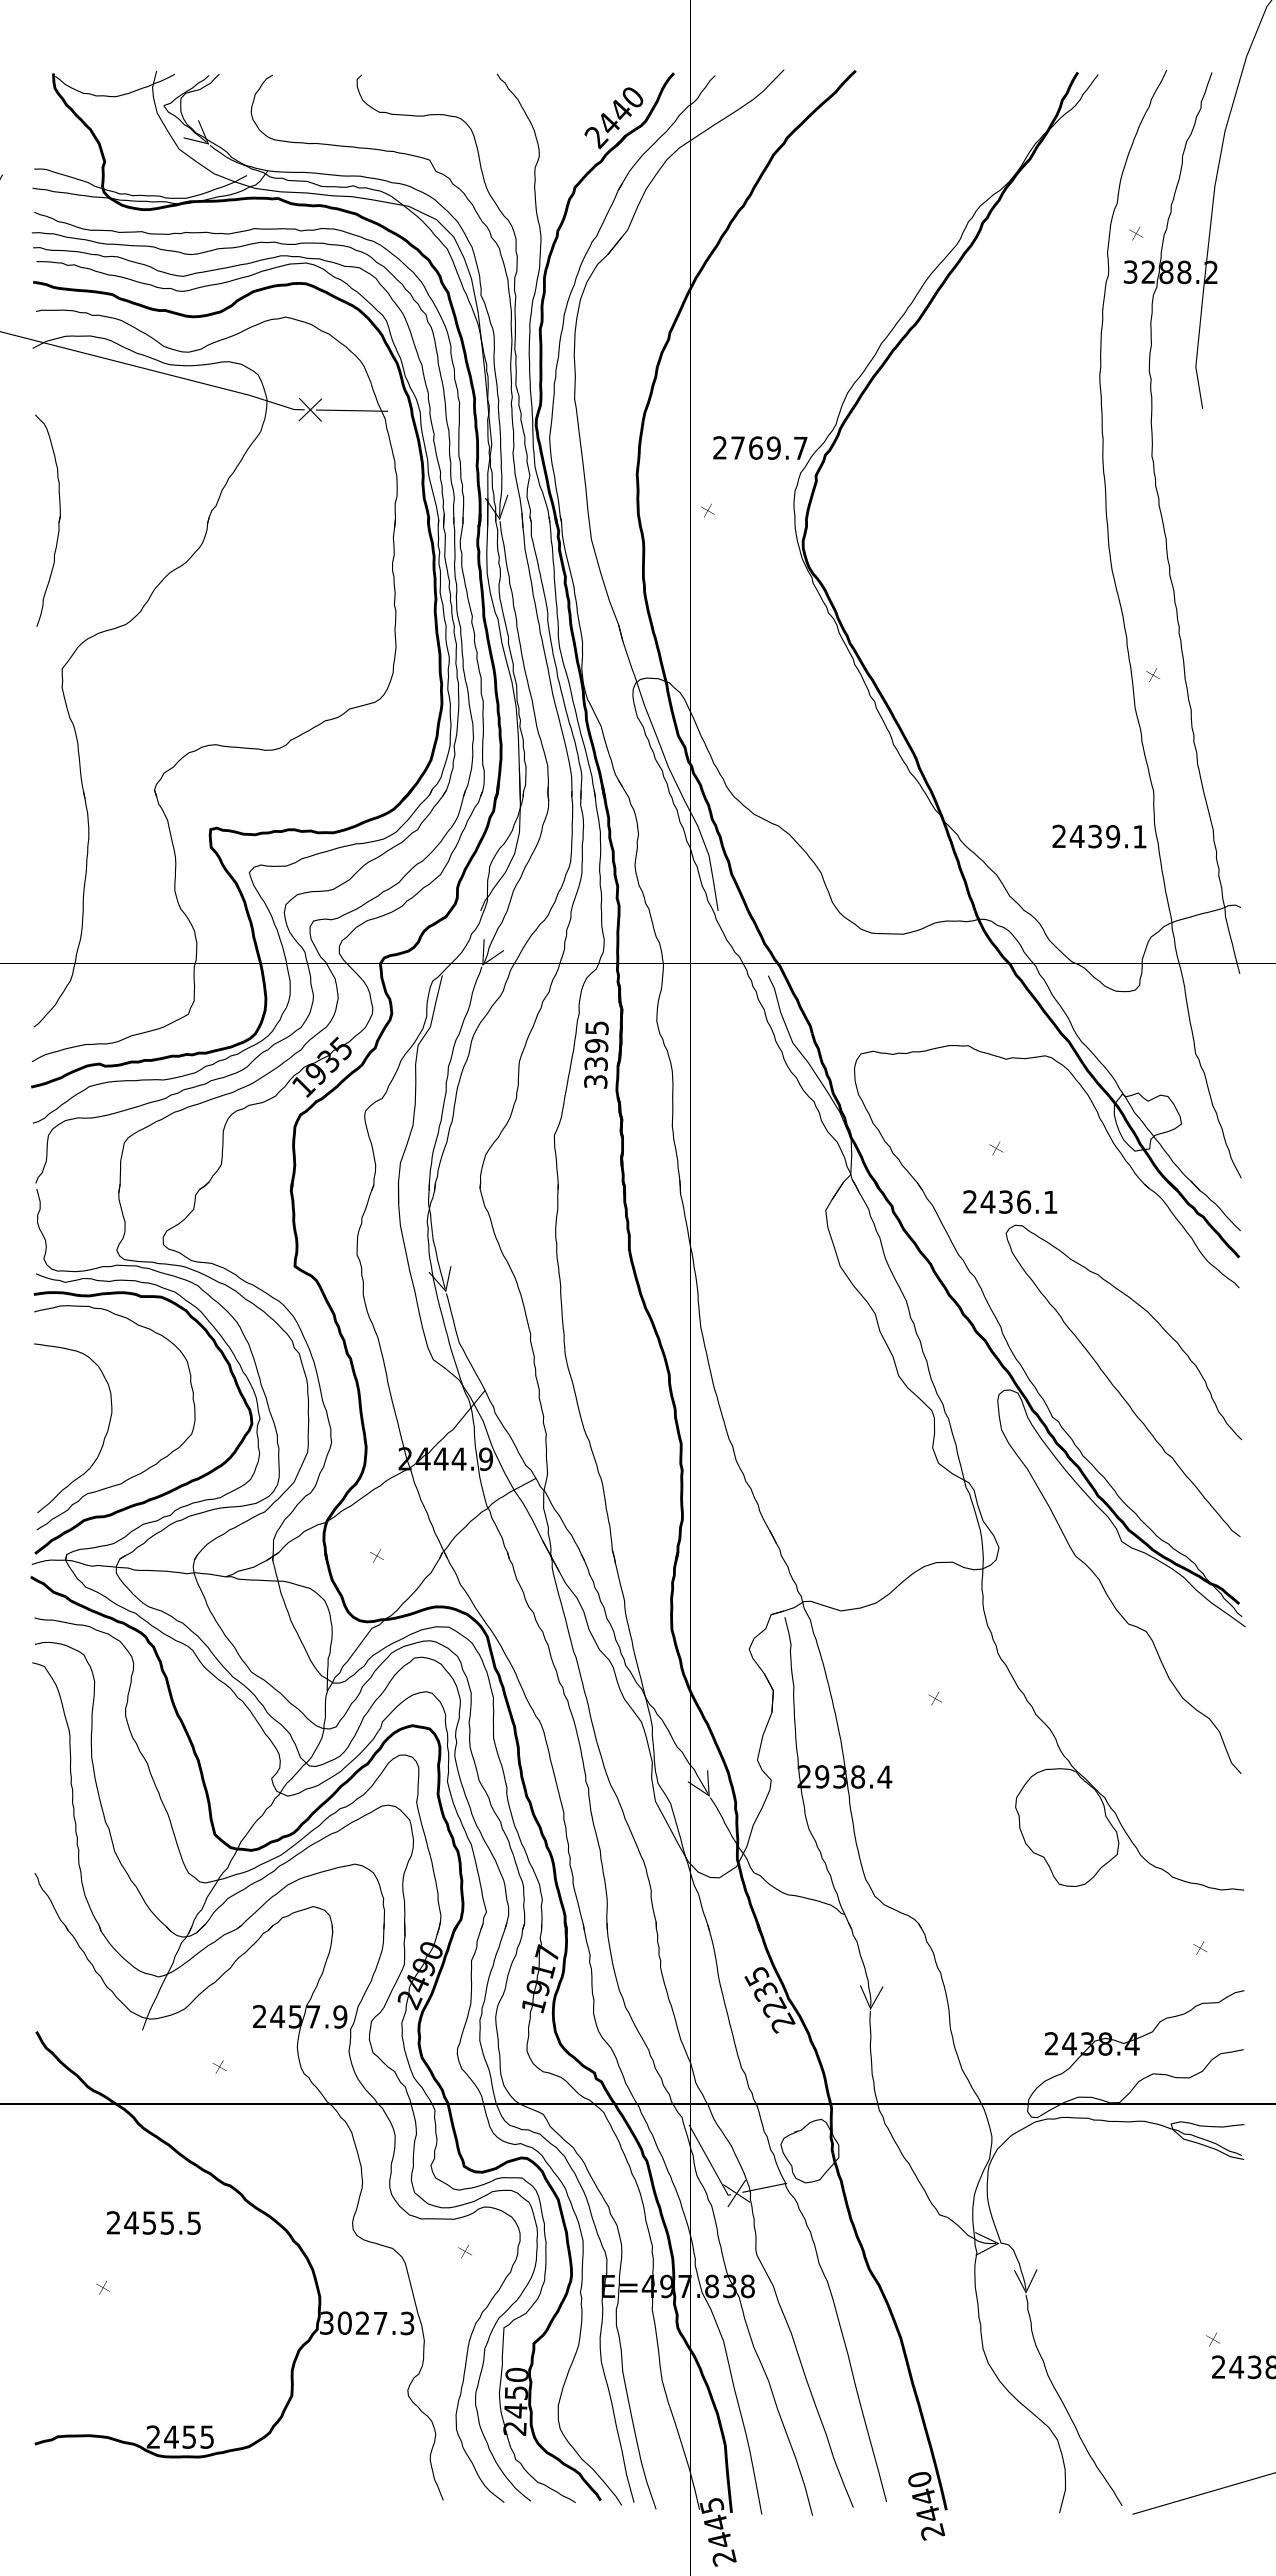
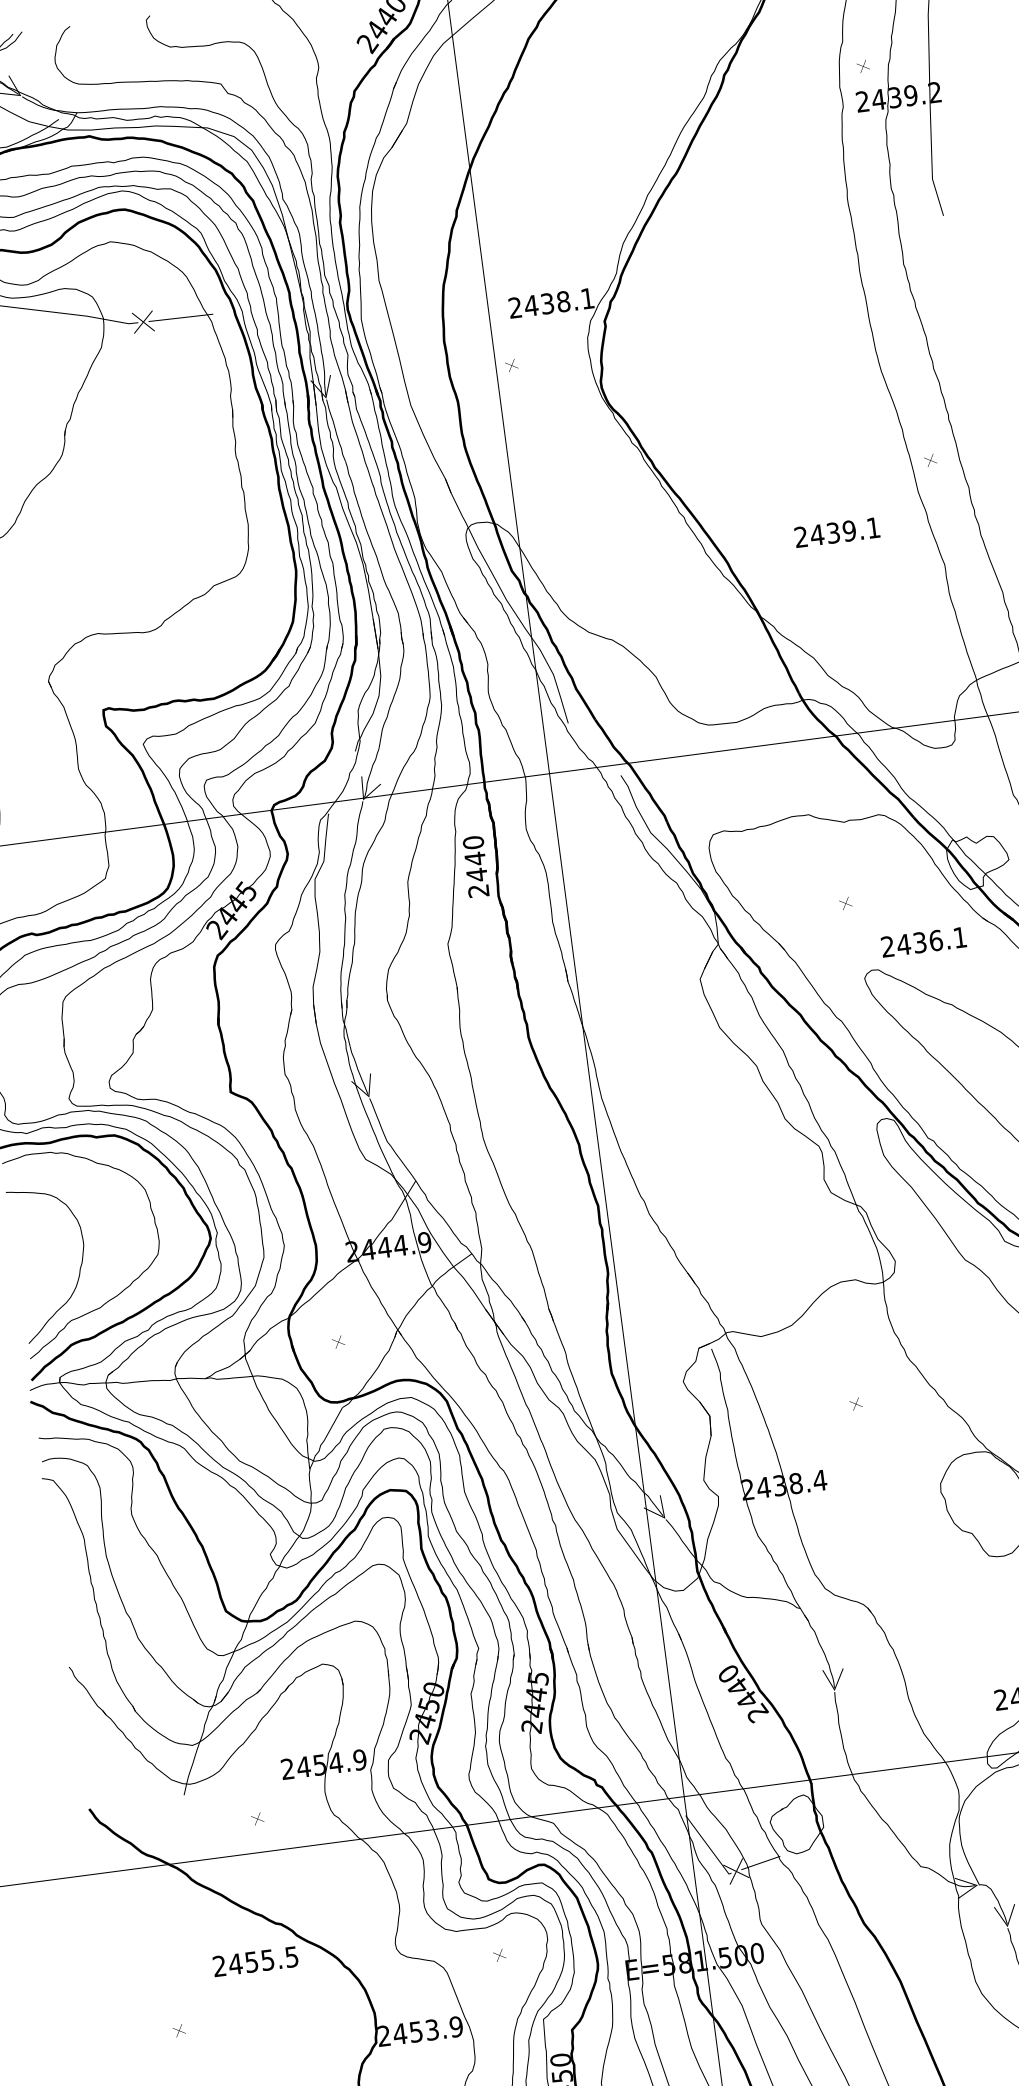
text: (1157, 272) -> (886, 98), 3288.2 -> 2439.2
text: (768, 447) -> (558, 301), 2769.7 -> 2438.1
text: (1099, 836) -> (837, 532), moved
text: (596, 1054) -> (476, 866), 3395 -> 2440
text: (315, 1073) -> (226, 916), 1935 -> 2445
text: (1010, 1201) -> (923, 941), moved
text: (821, 1776) -> (763, 1487), 2938.4 -> 2438.4
text: (423, 1967) -> (428, 1705), 2490 -> 2450
text: (539, 1979) -> (534, 1702), 1917 -> 2445
text: (765, 1992) -> (738, 1687), 2235 -> 2440
text: (313, 2016) -> (335, 1762), 2457.9 -> 2454.9
text: (153, 2222) -> (255, 1961), moved
text: (697, 2286) -> (712, 1959), E=497.838 -> E=581.500
text: (367, 2323) -> (420, 2031), 3027.3 -> 2453.9

